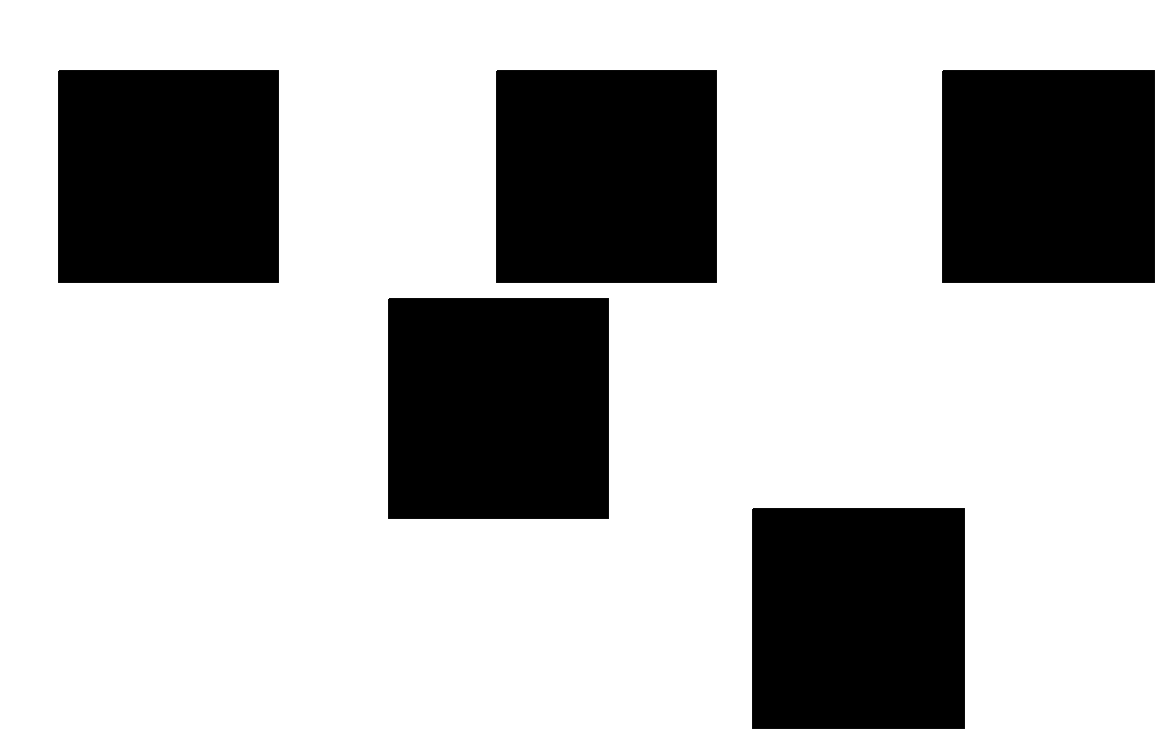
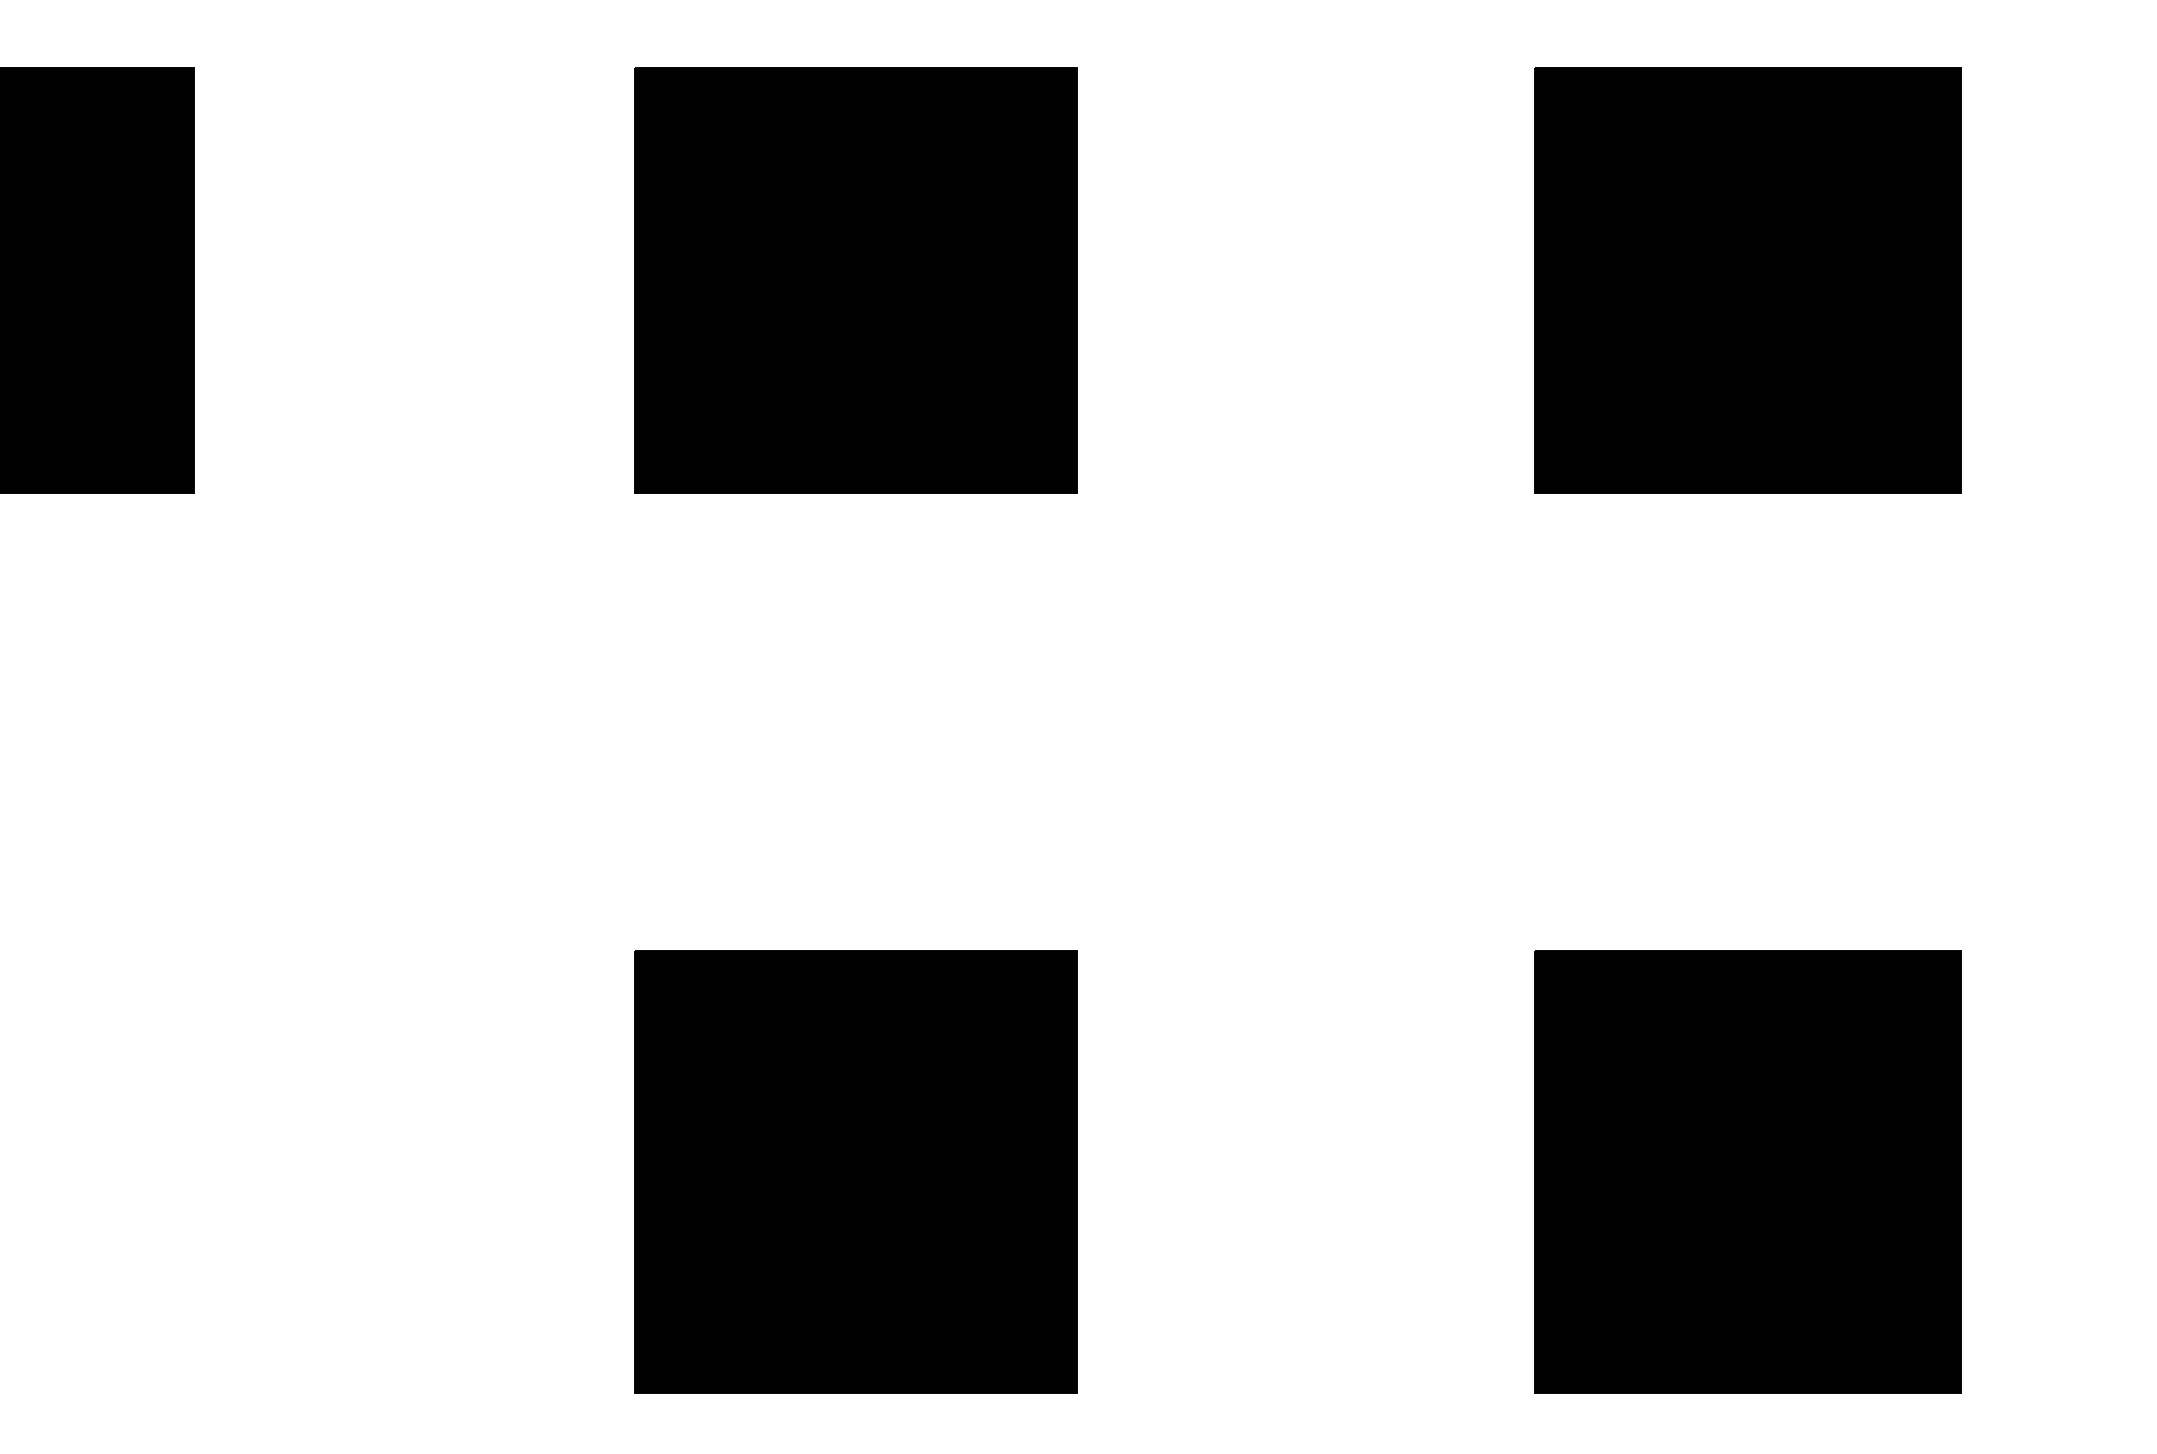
part: (498, 408) -> (856, 1172), moved
part: (858, 618) -> (1748, 1172), moved

